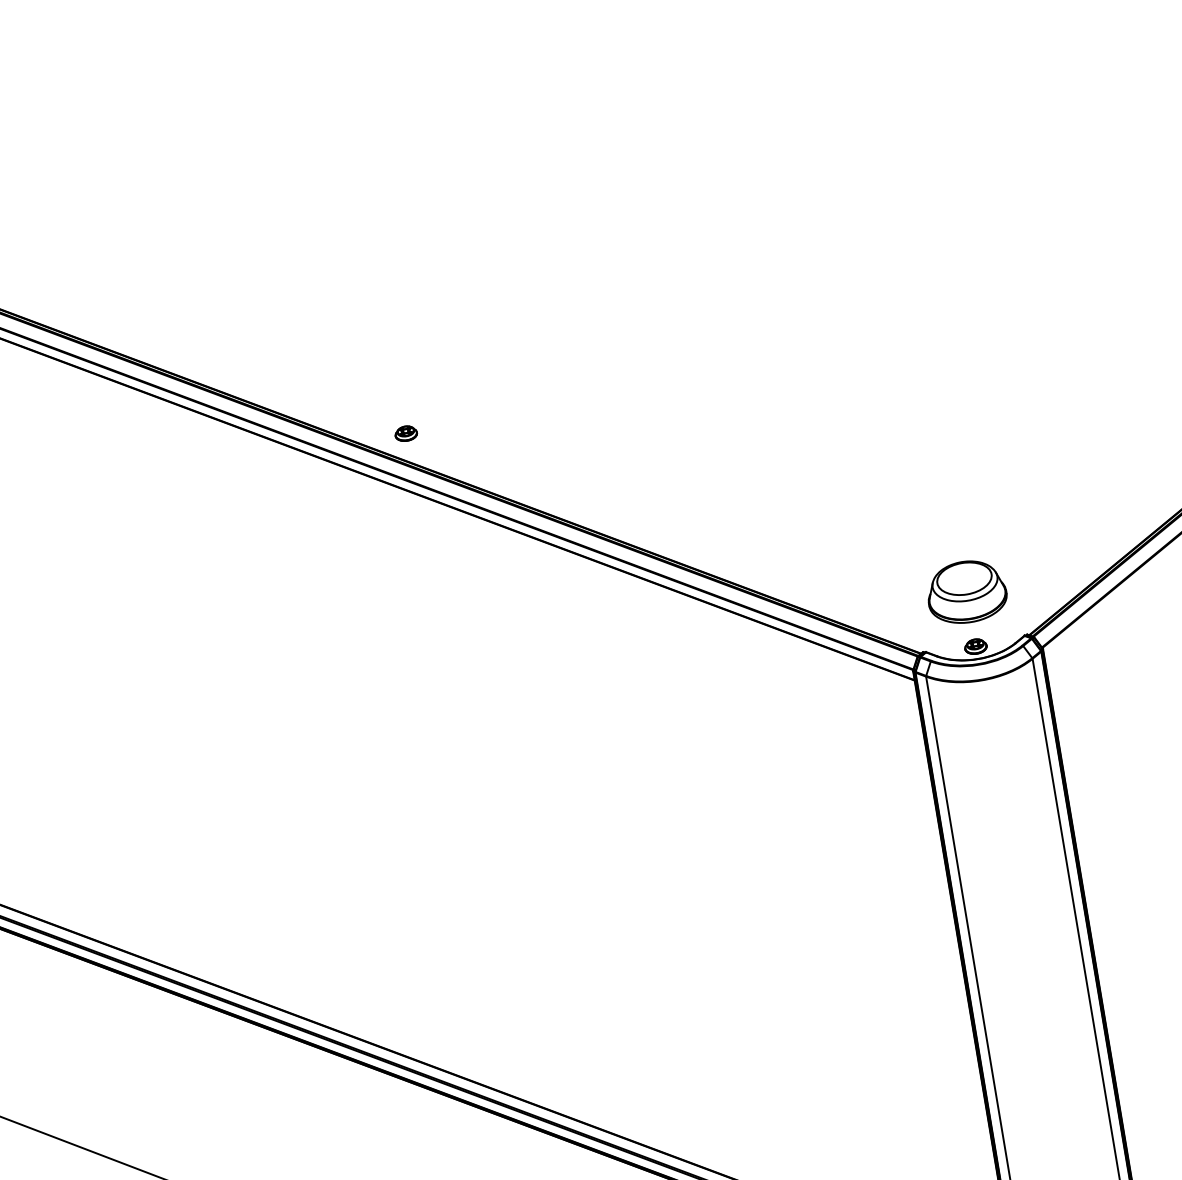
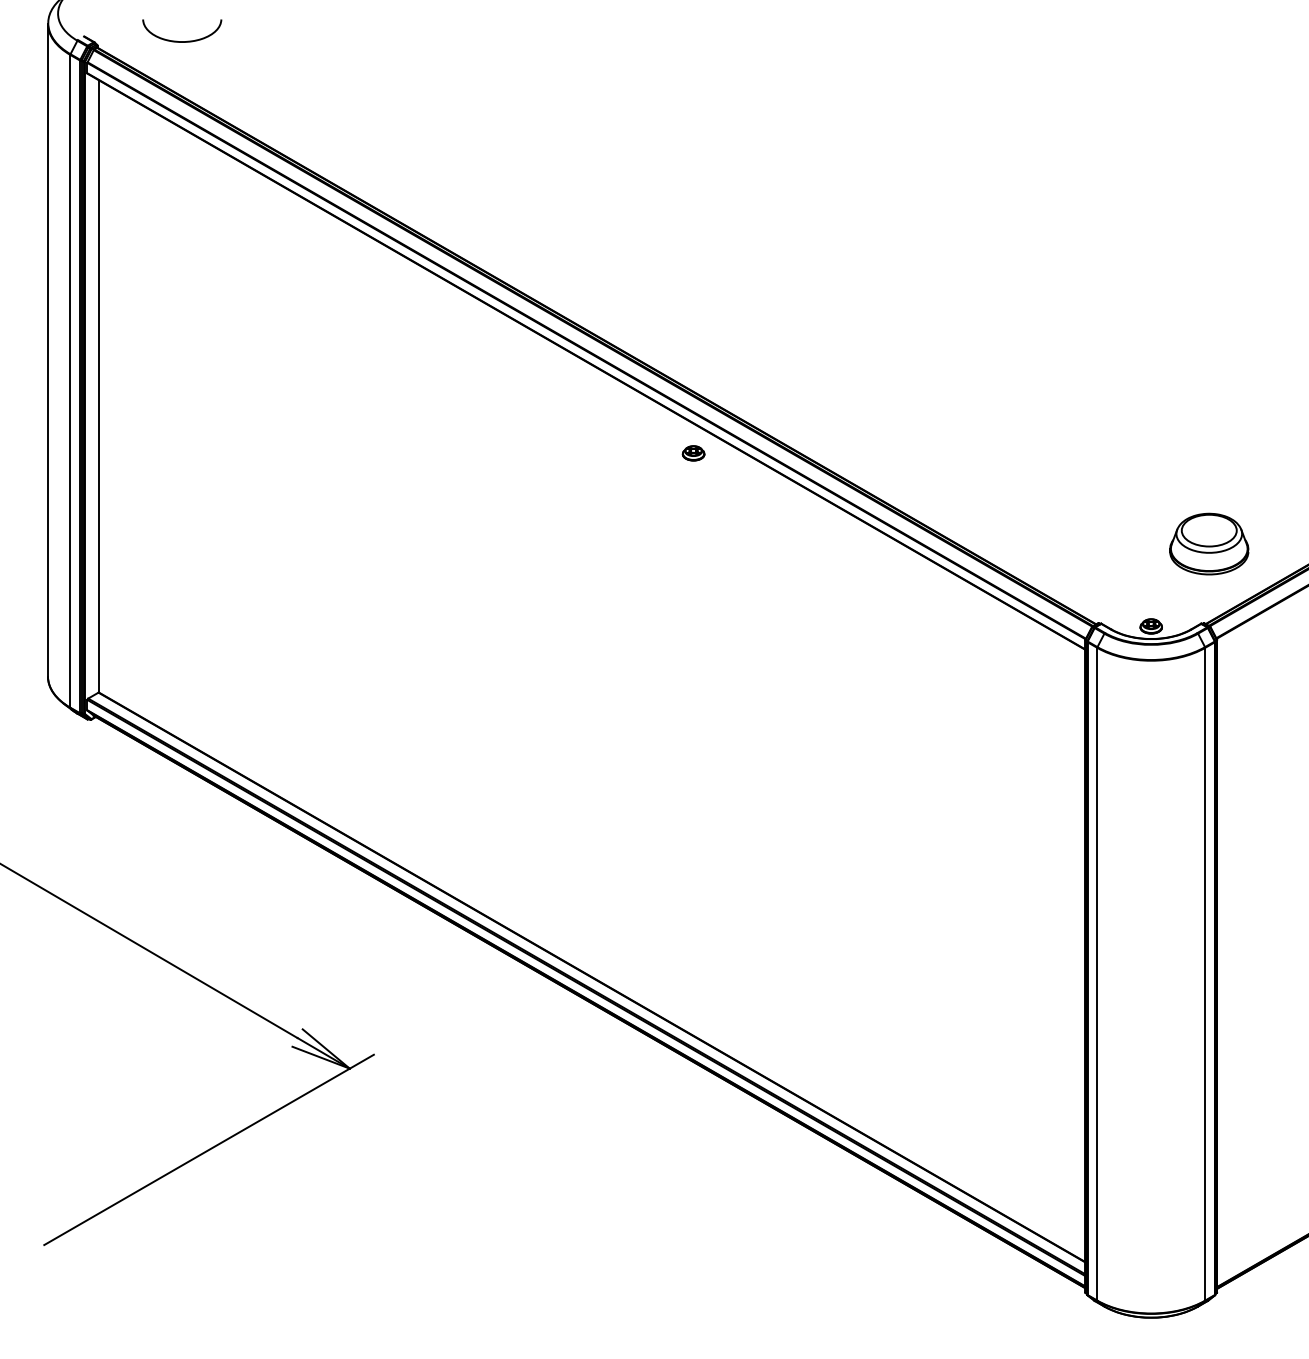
part: (406, 433) -> (693, 453), moved
part: (966, 591) -> (1209, 543), moved

